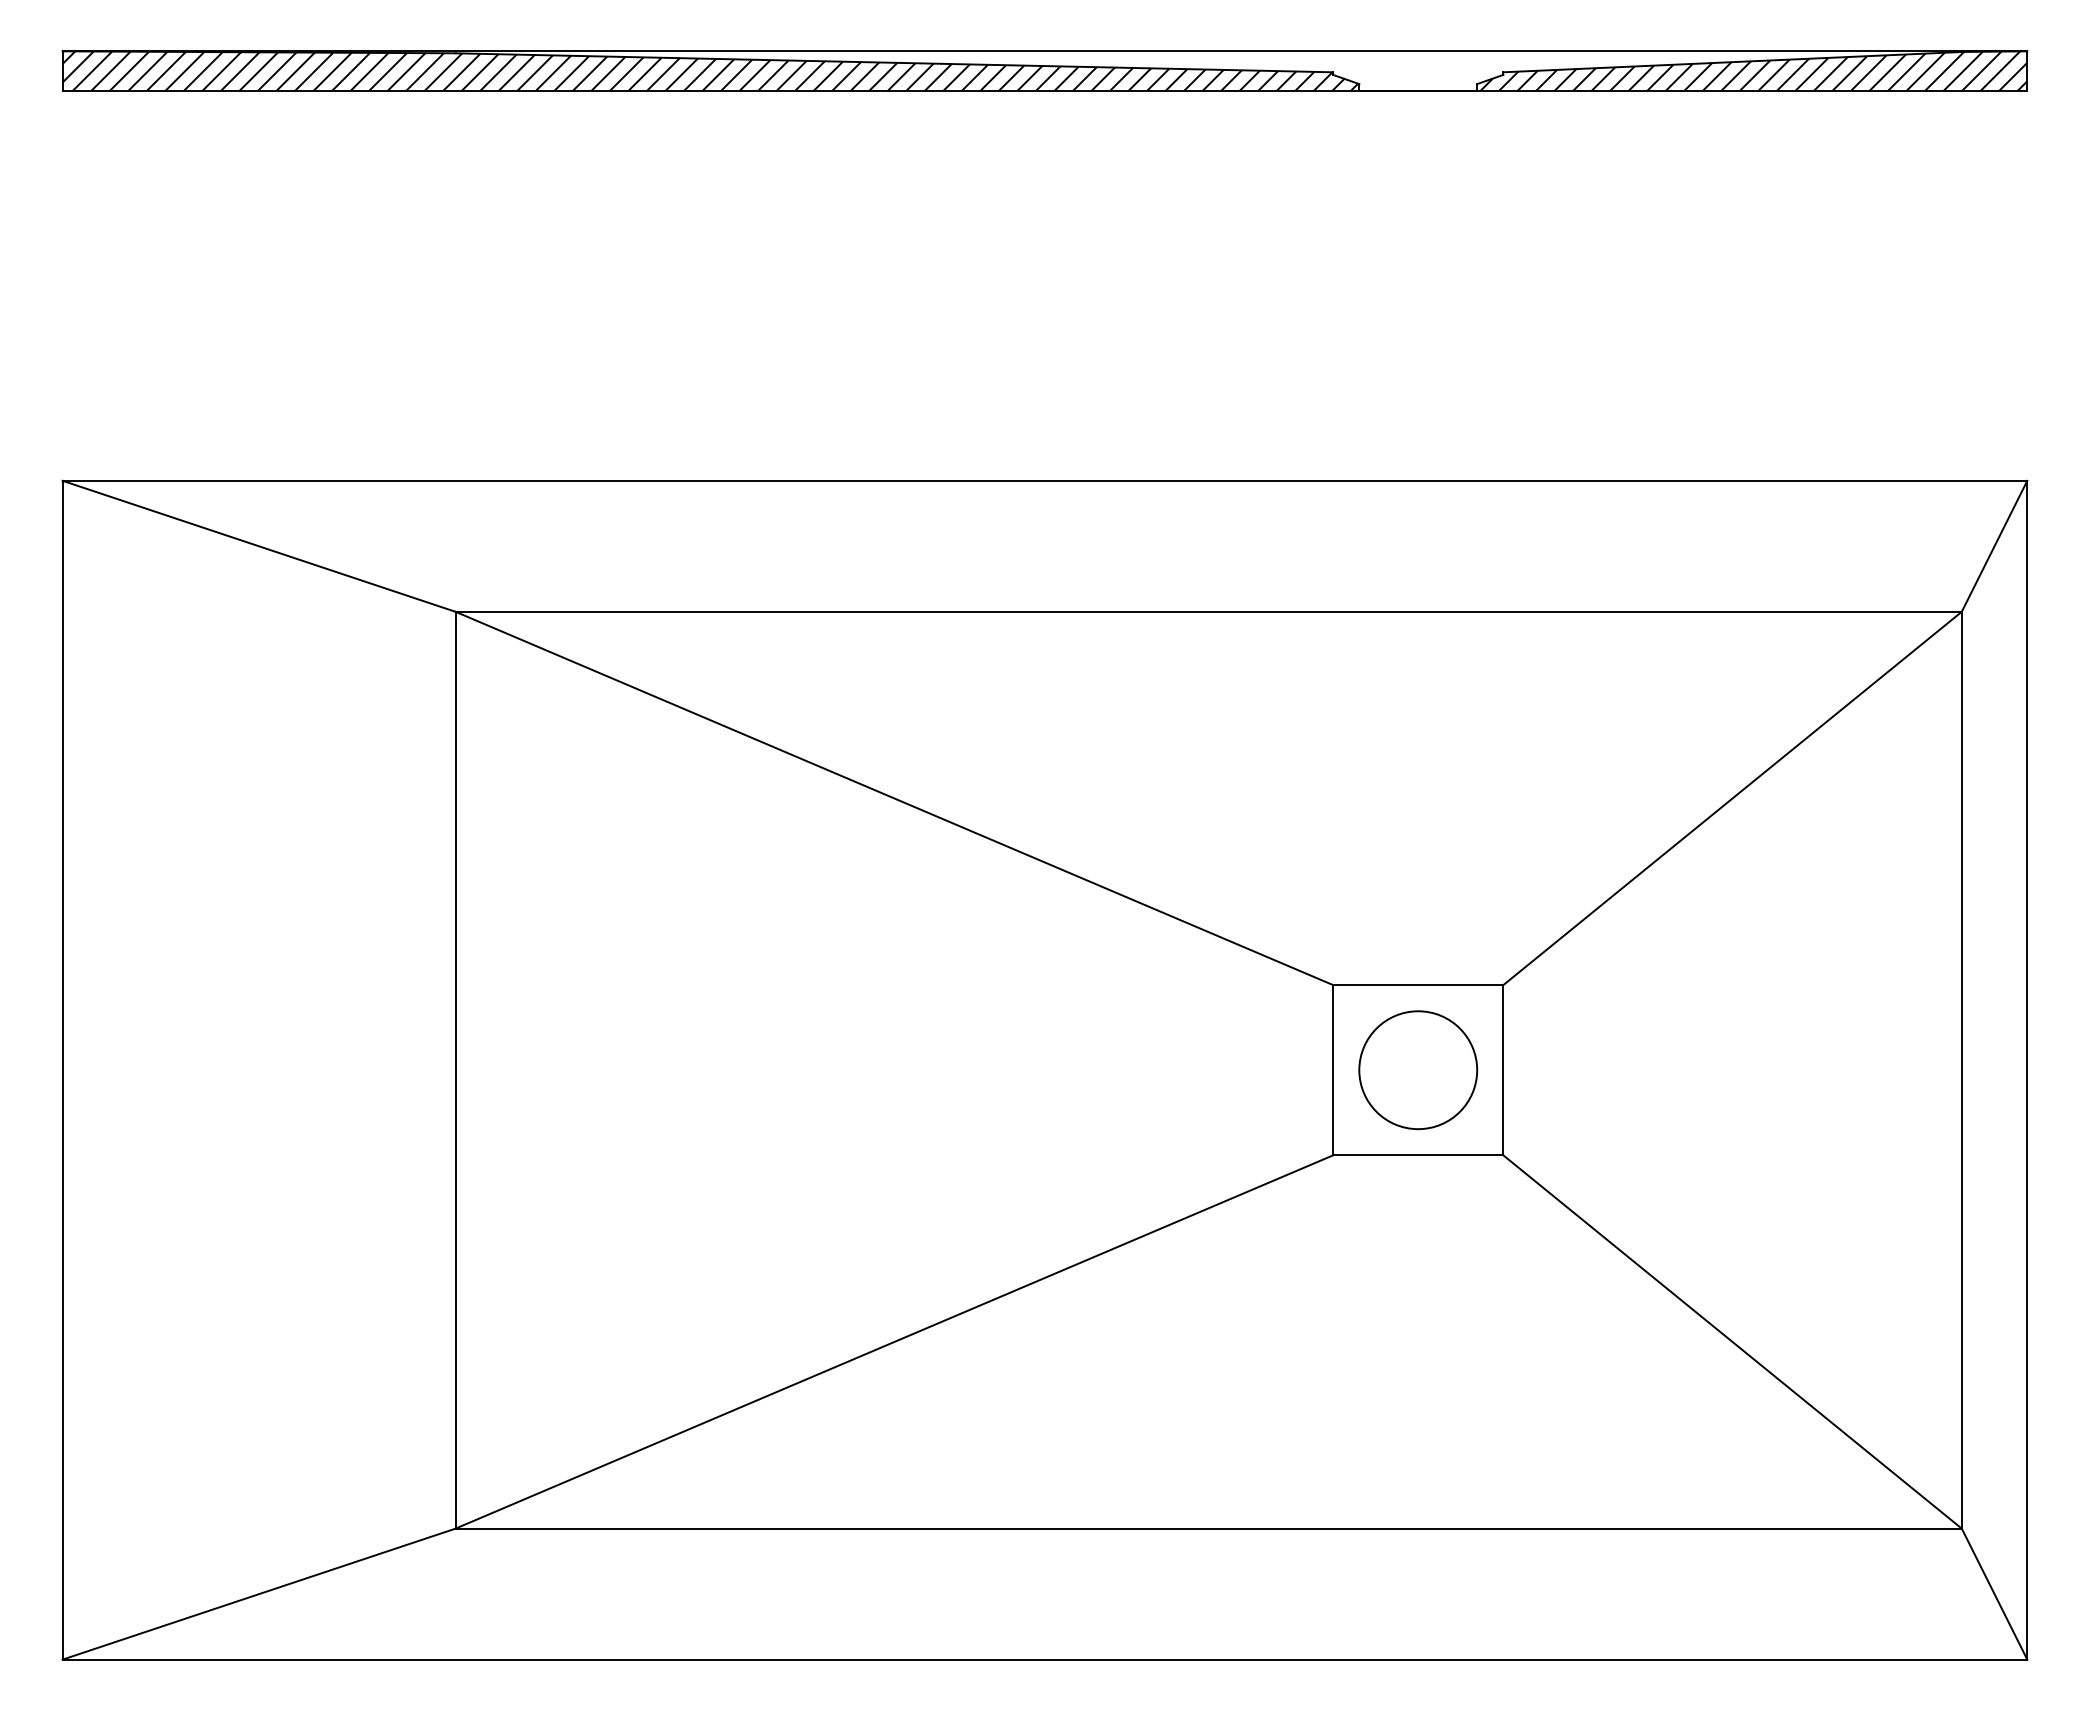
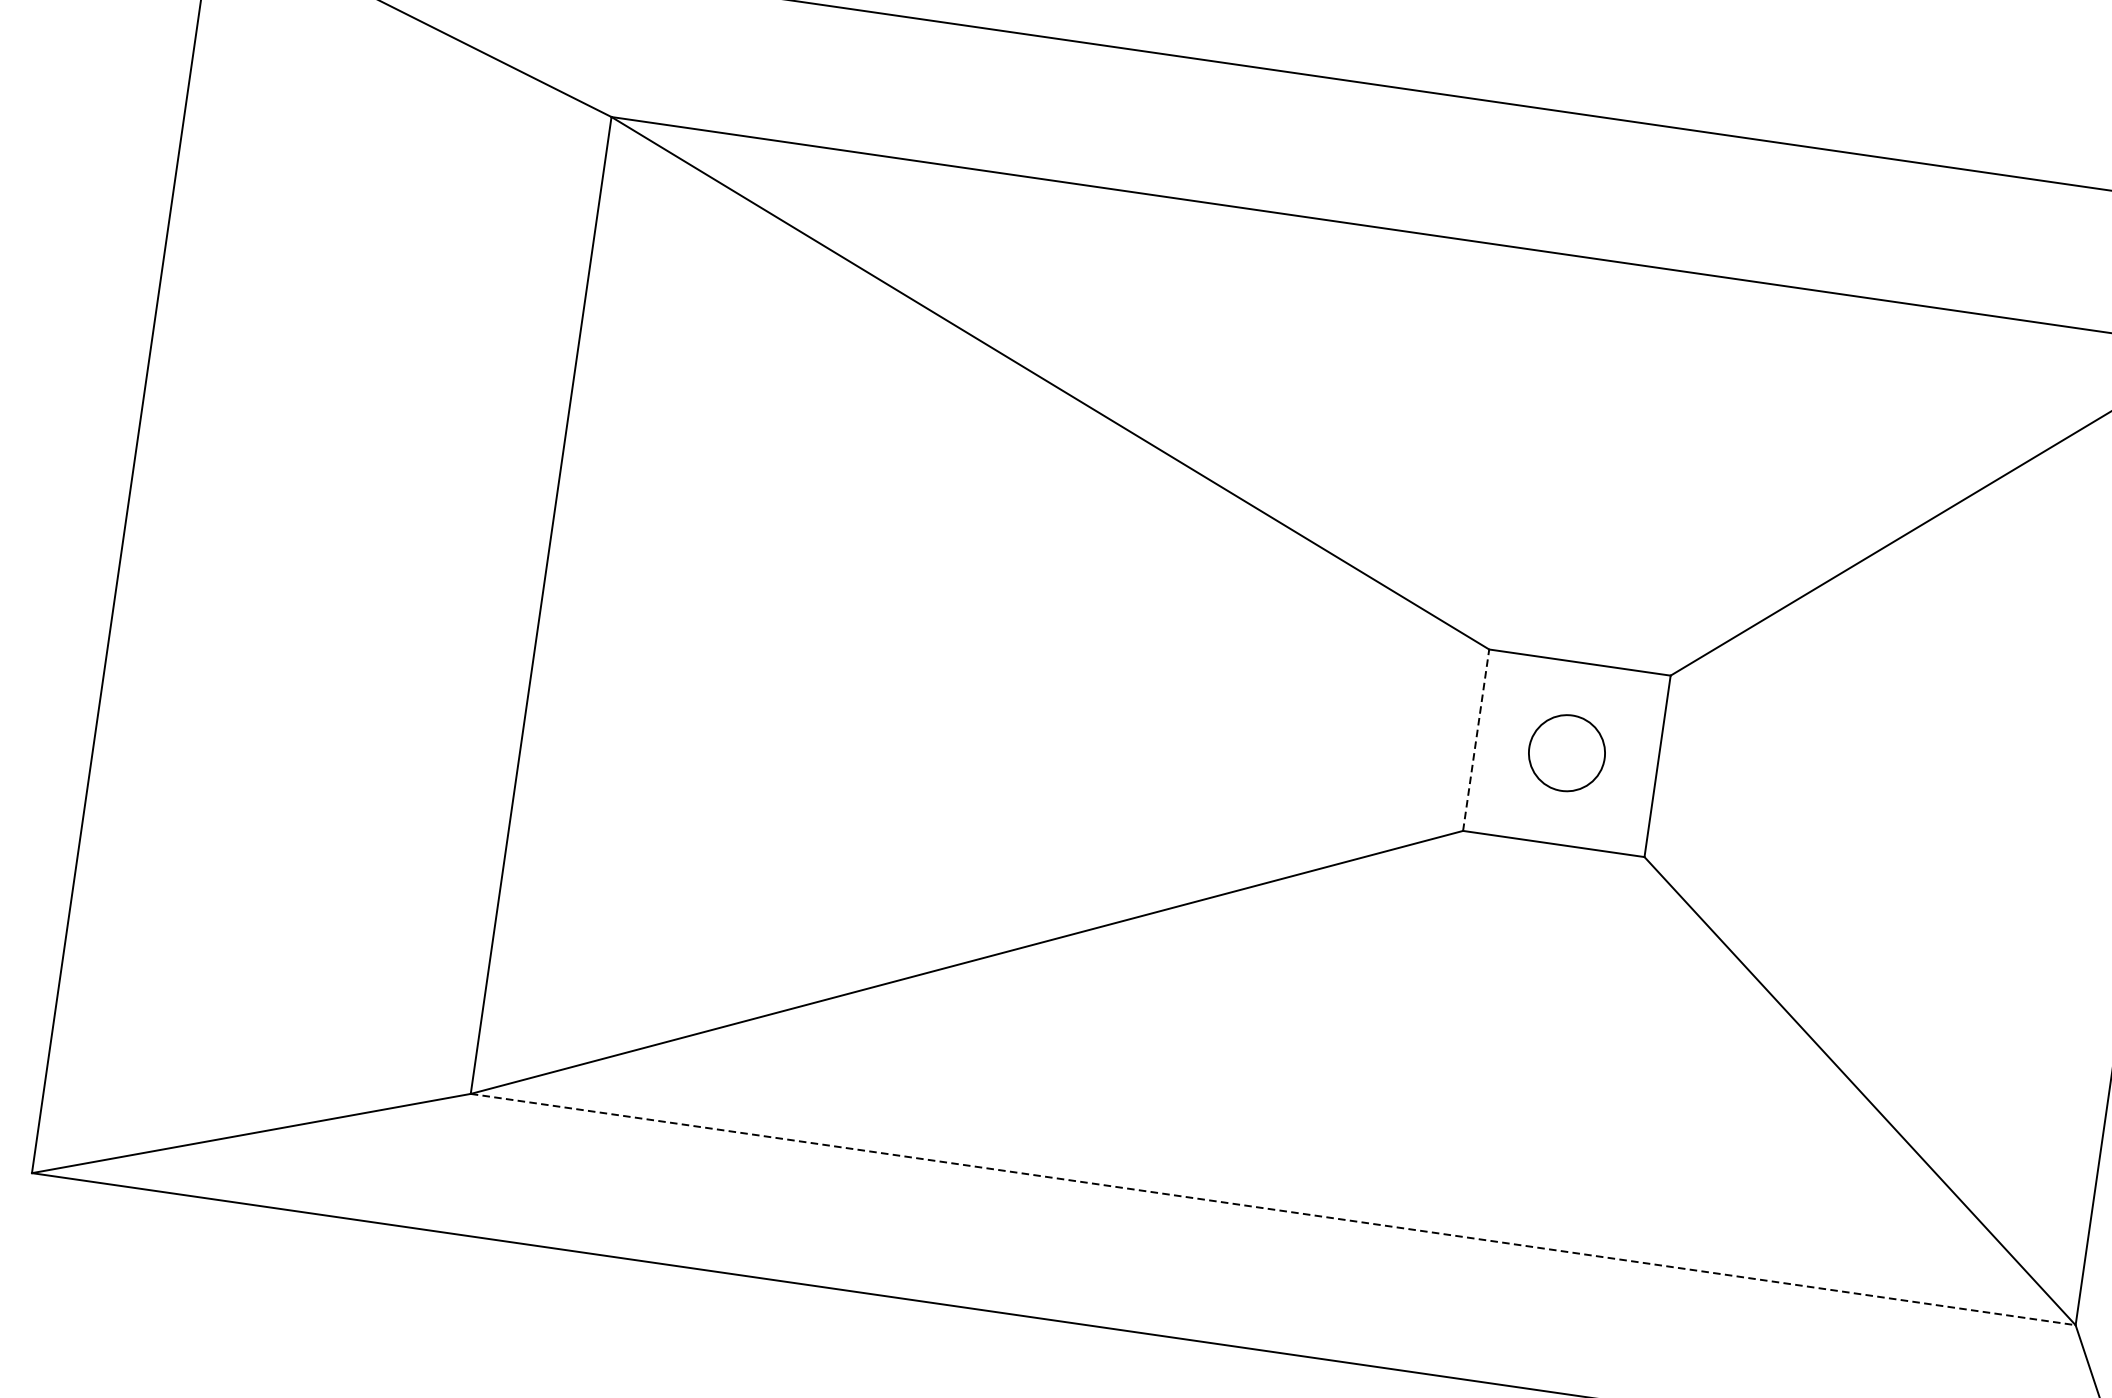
line: (1333, 1069) -> (1476, 739), solid -> dashed
circle: (1418, 1069) -> (1567, 752), size x0.6
line: (1209, 1528) -> (1274, 1209), solid -> dashed

